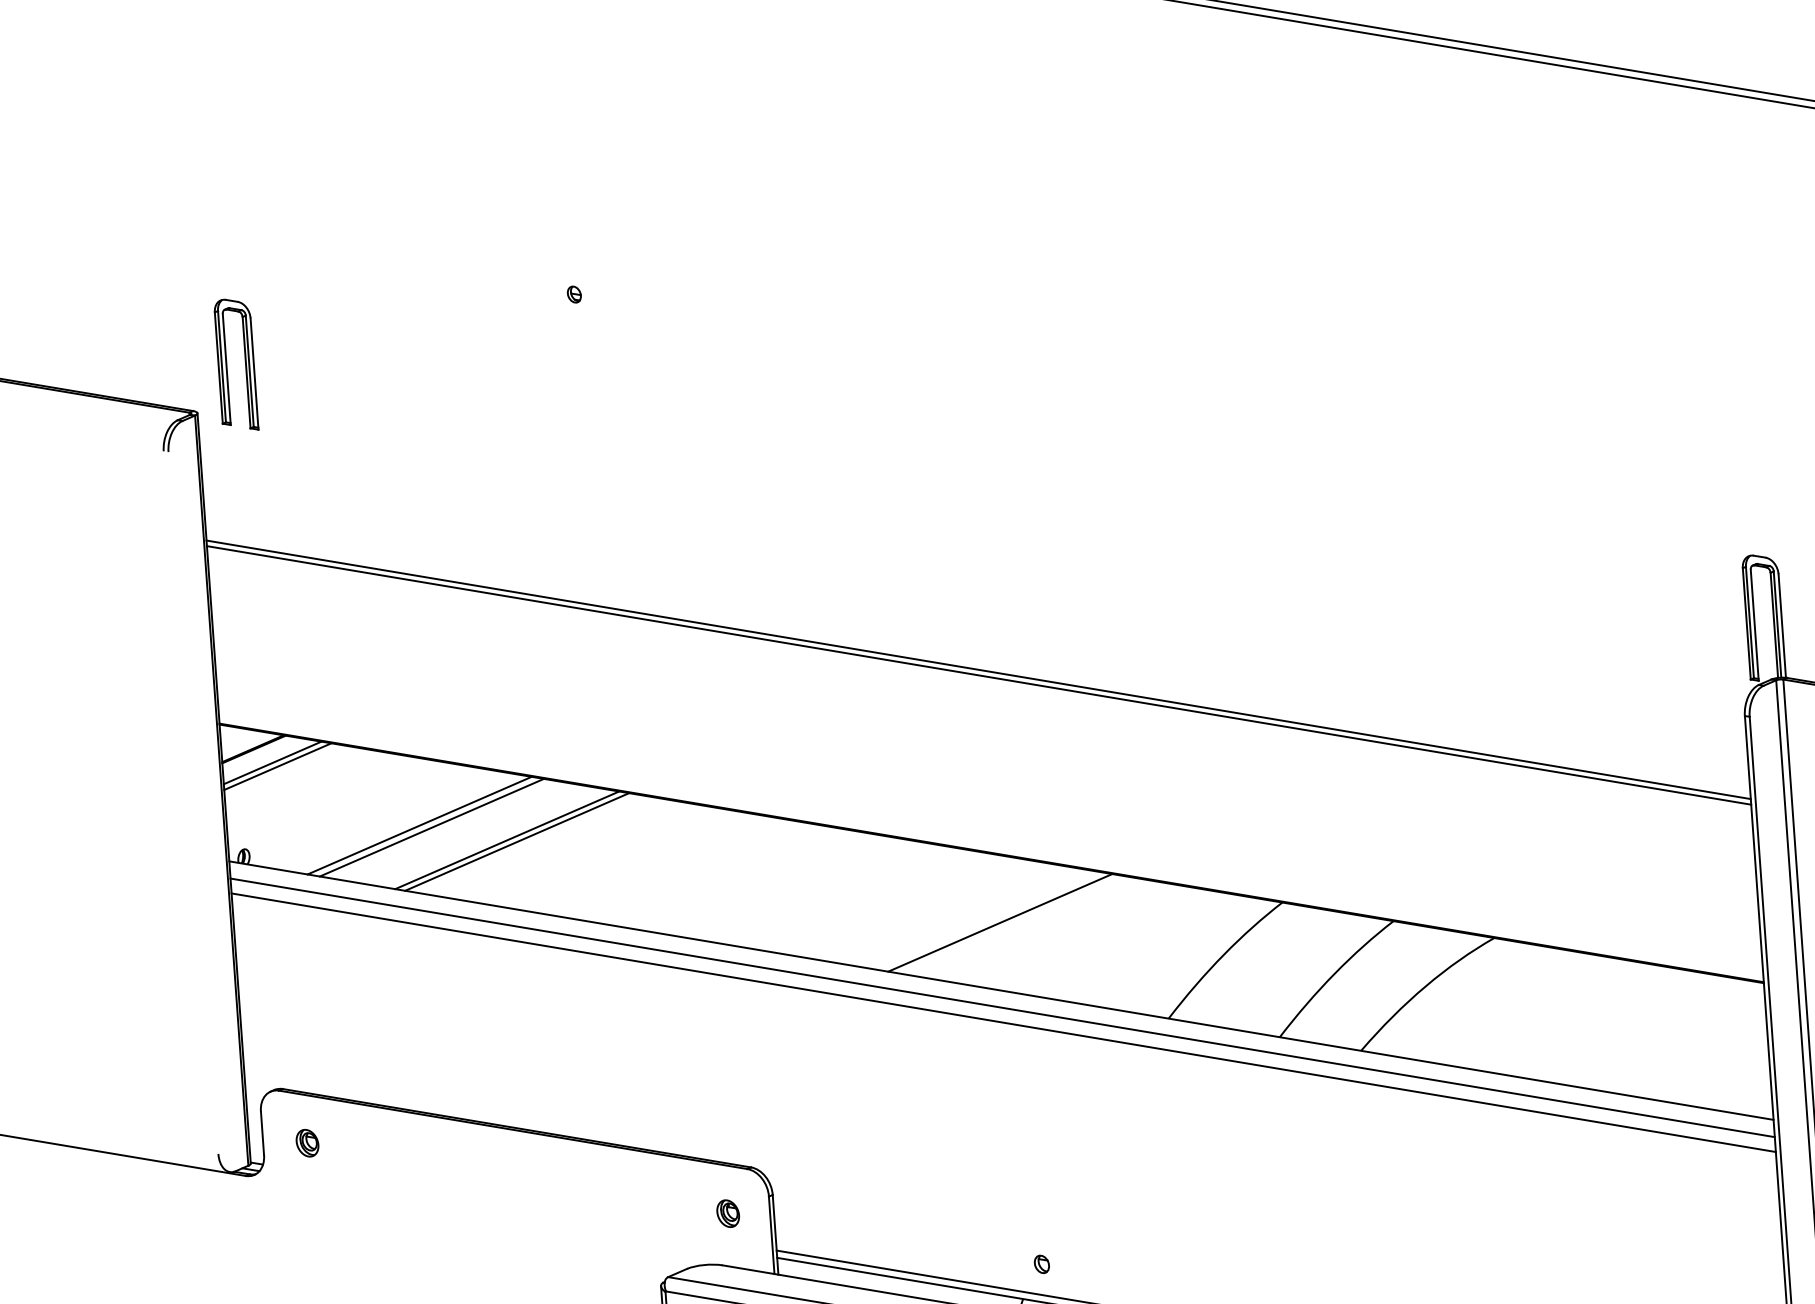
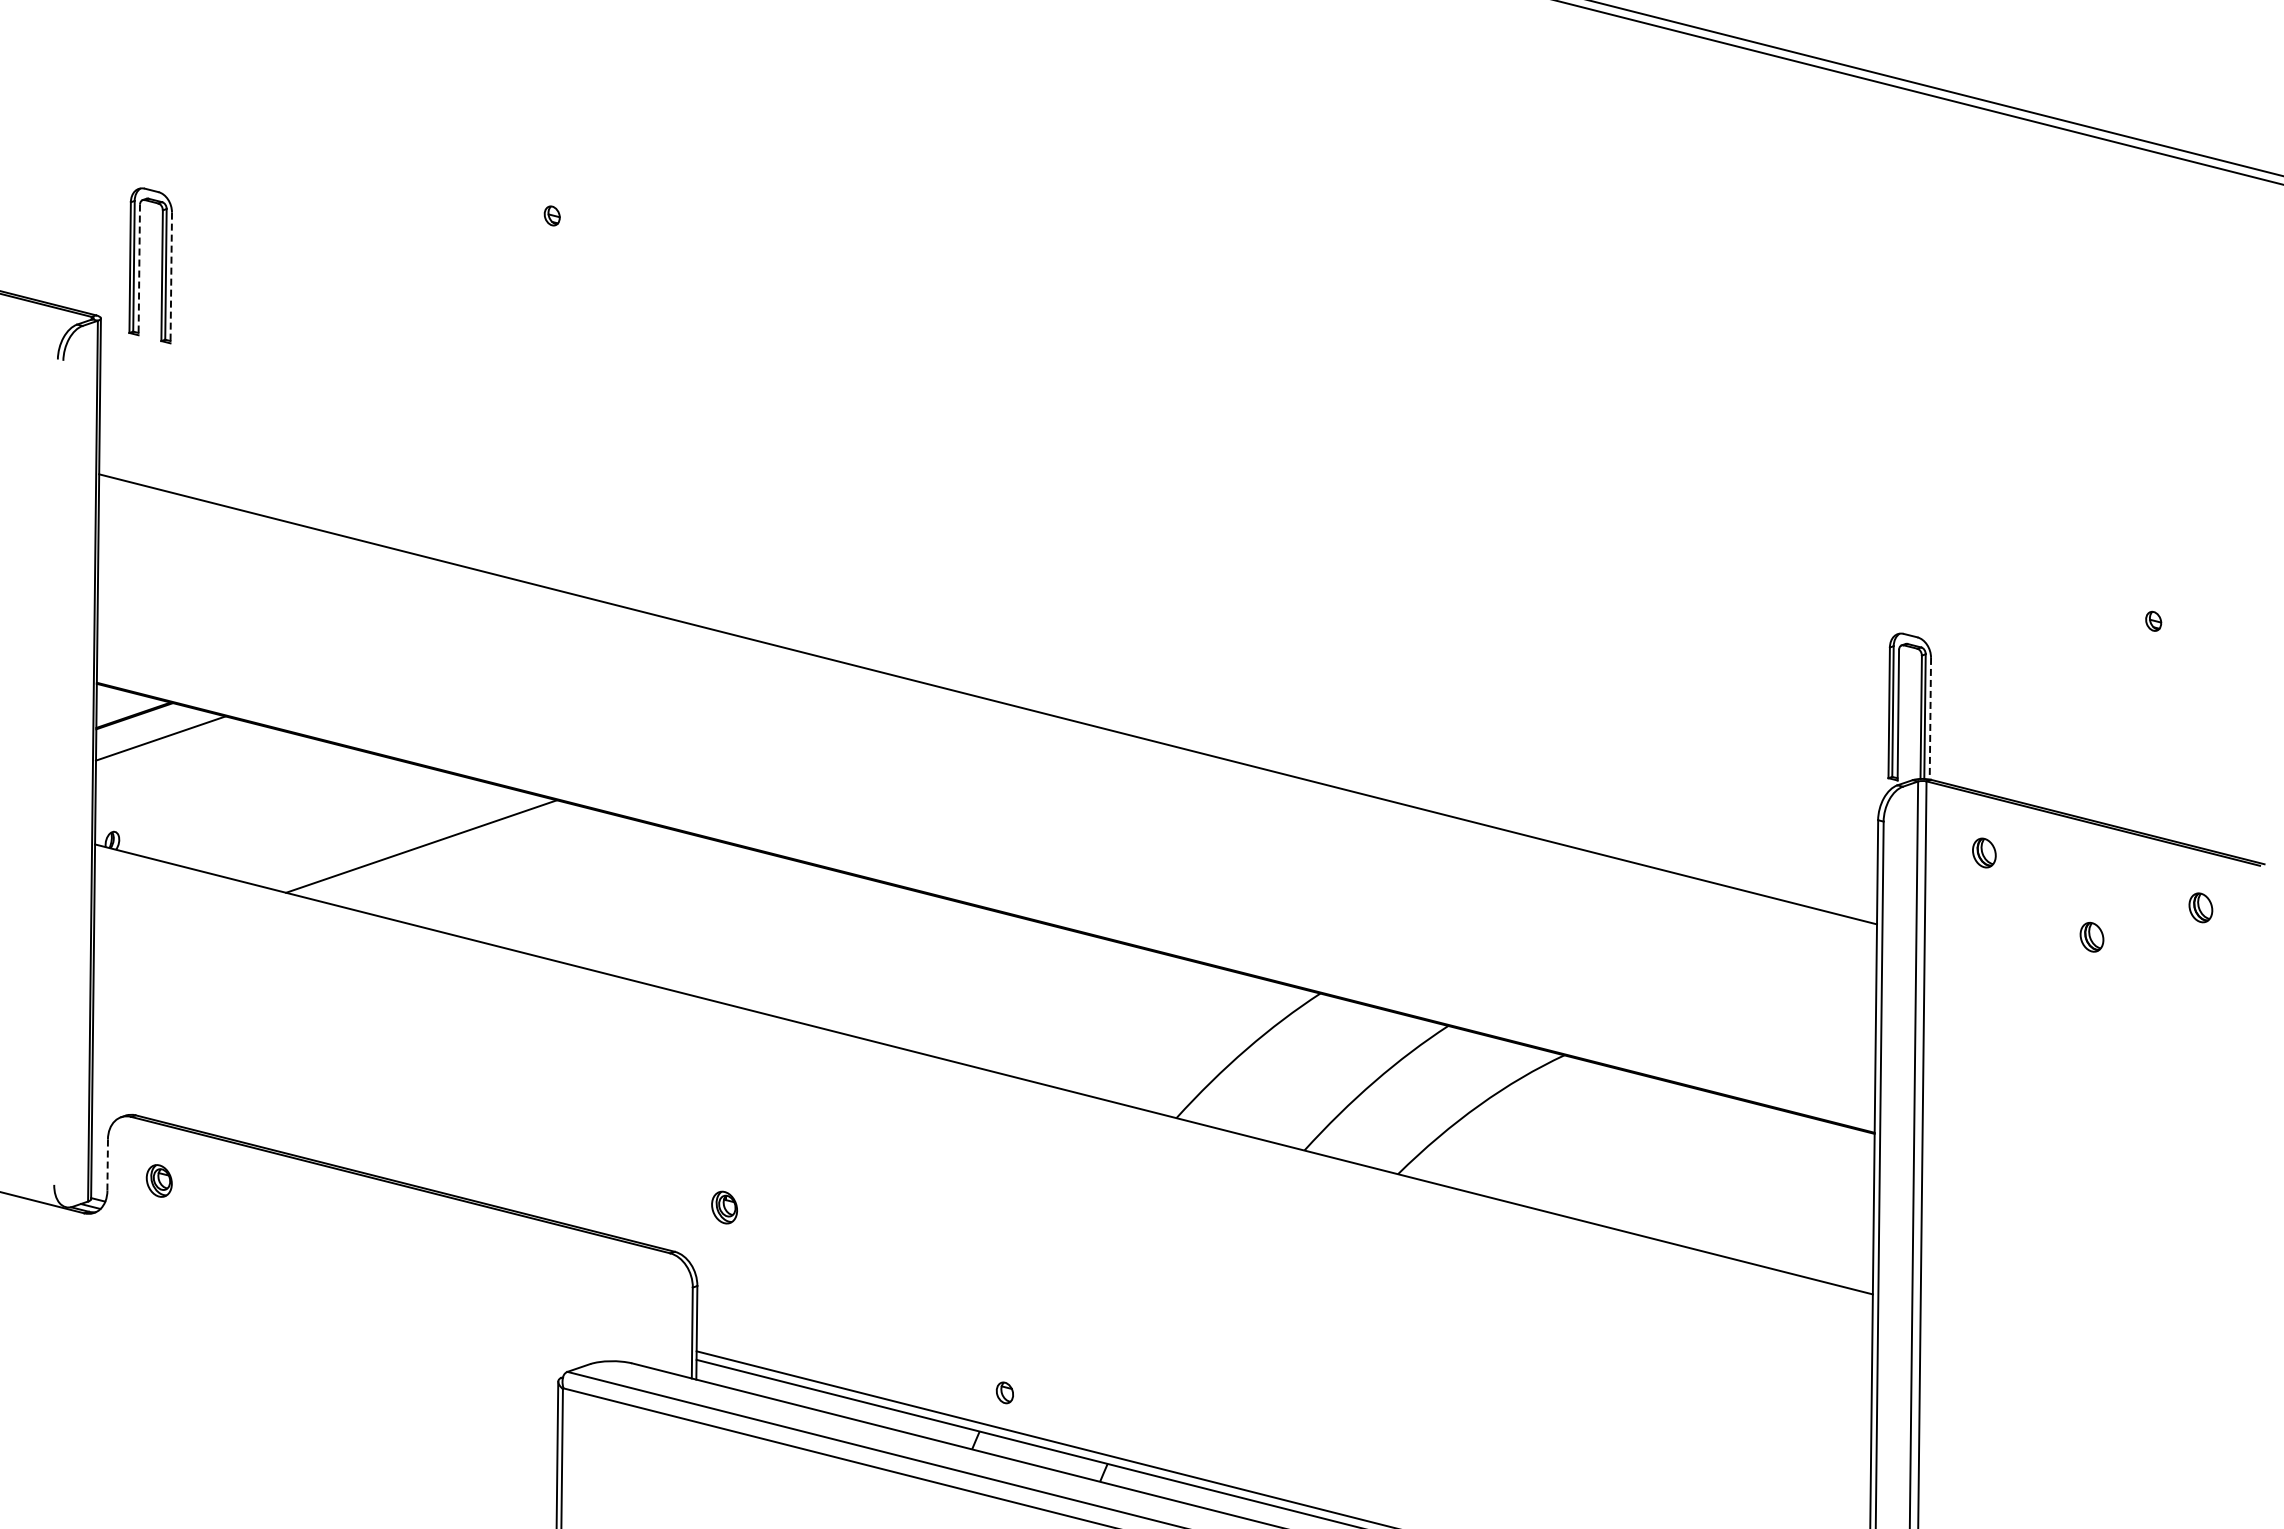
line: (226, 369) -> (139, 270), solid -> dashed
line: (254, 374) -> (171, 278), solid -> dashed
line: (1782, 625) -> (1930, 718), solid -> dashed
line: (978, 669) -> (988, 692), removed
line: (272, 762) -> (155, 733), removed
line: (419, 825) -> (320, 820), removed
line: (431, 827) -> (334, 824), removed
line: (516, 842) -> (432, 849), removed
line: (999, 923) -> (988, 990), removed
line: (1002, 1007) -> (983, 1089), removed
line: (1003, 1023) -> (983, 1107), removed
line: (262, 1133) -> (107, 1165), solid -> dashed
part: (728, 1213) -> (724, 1207), moved

